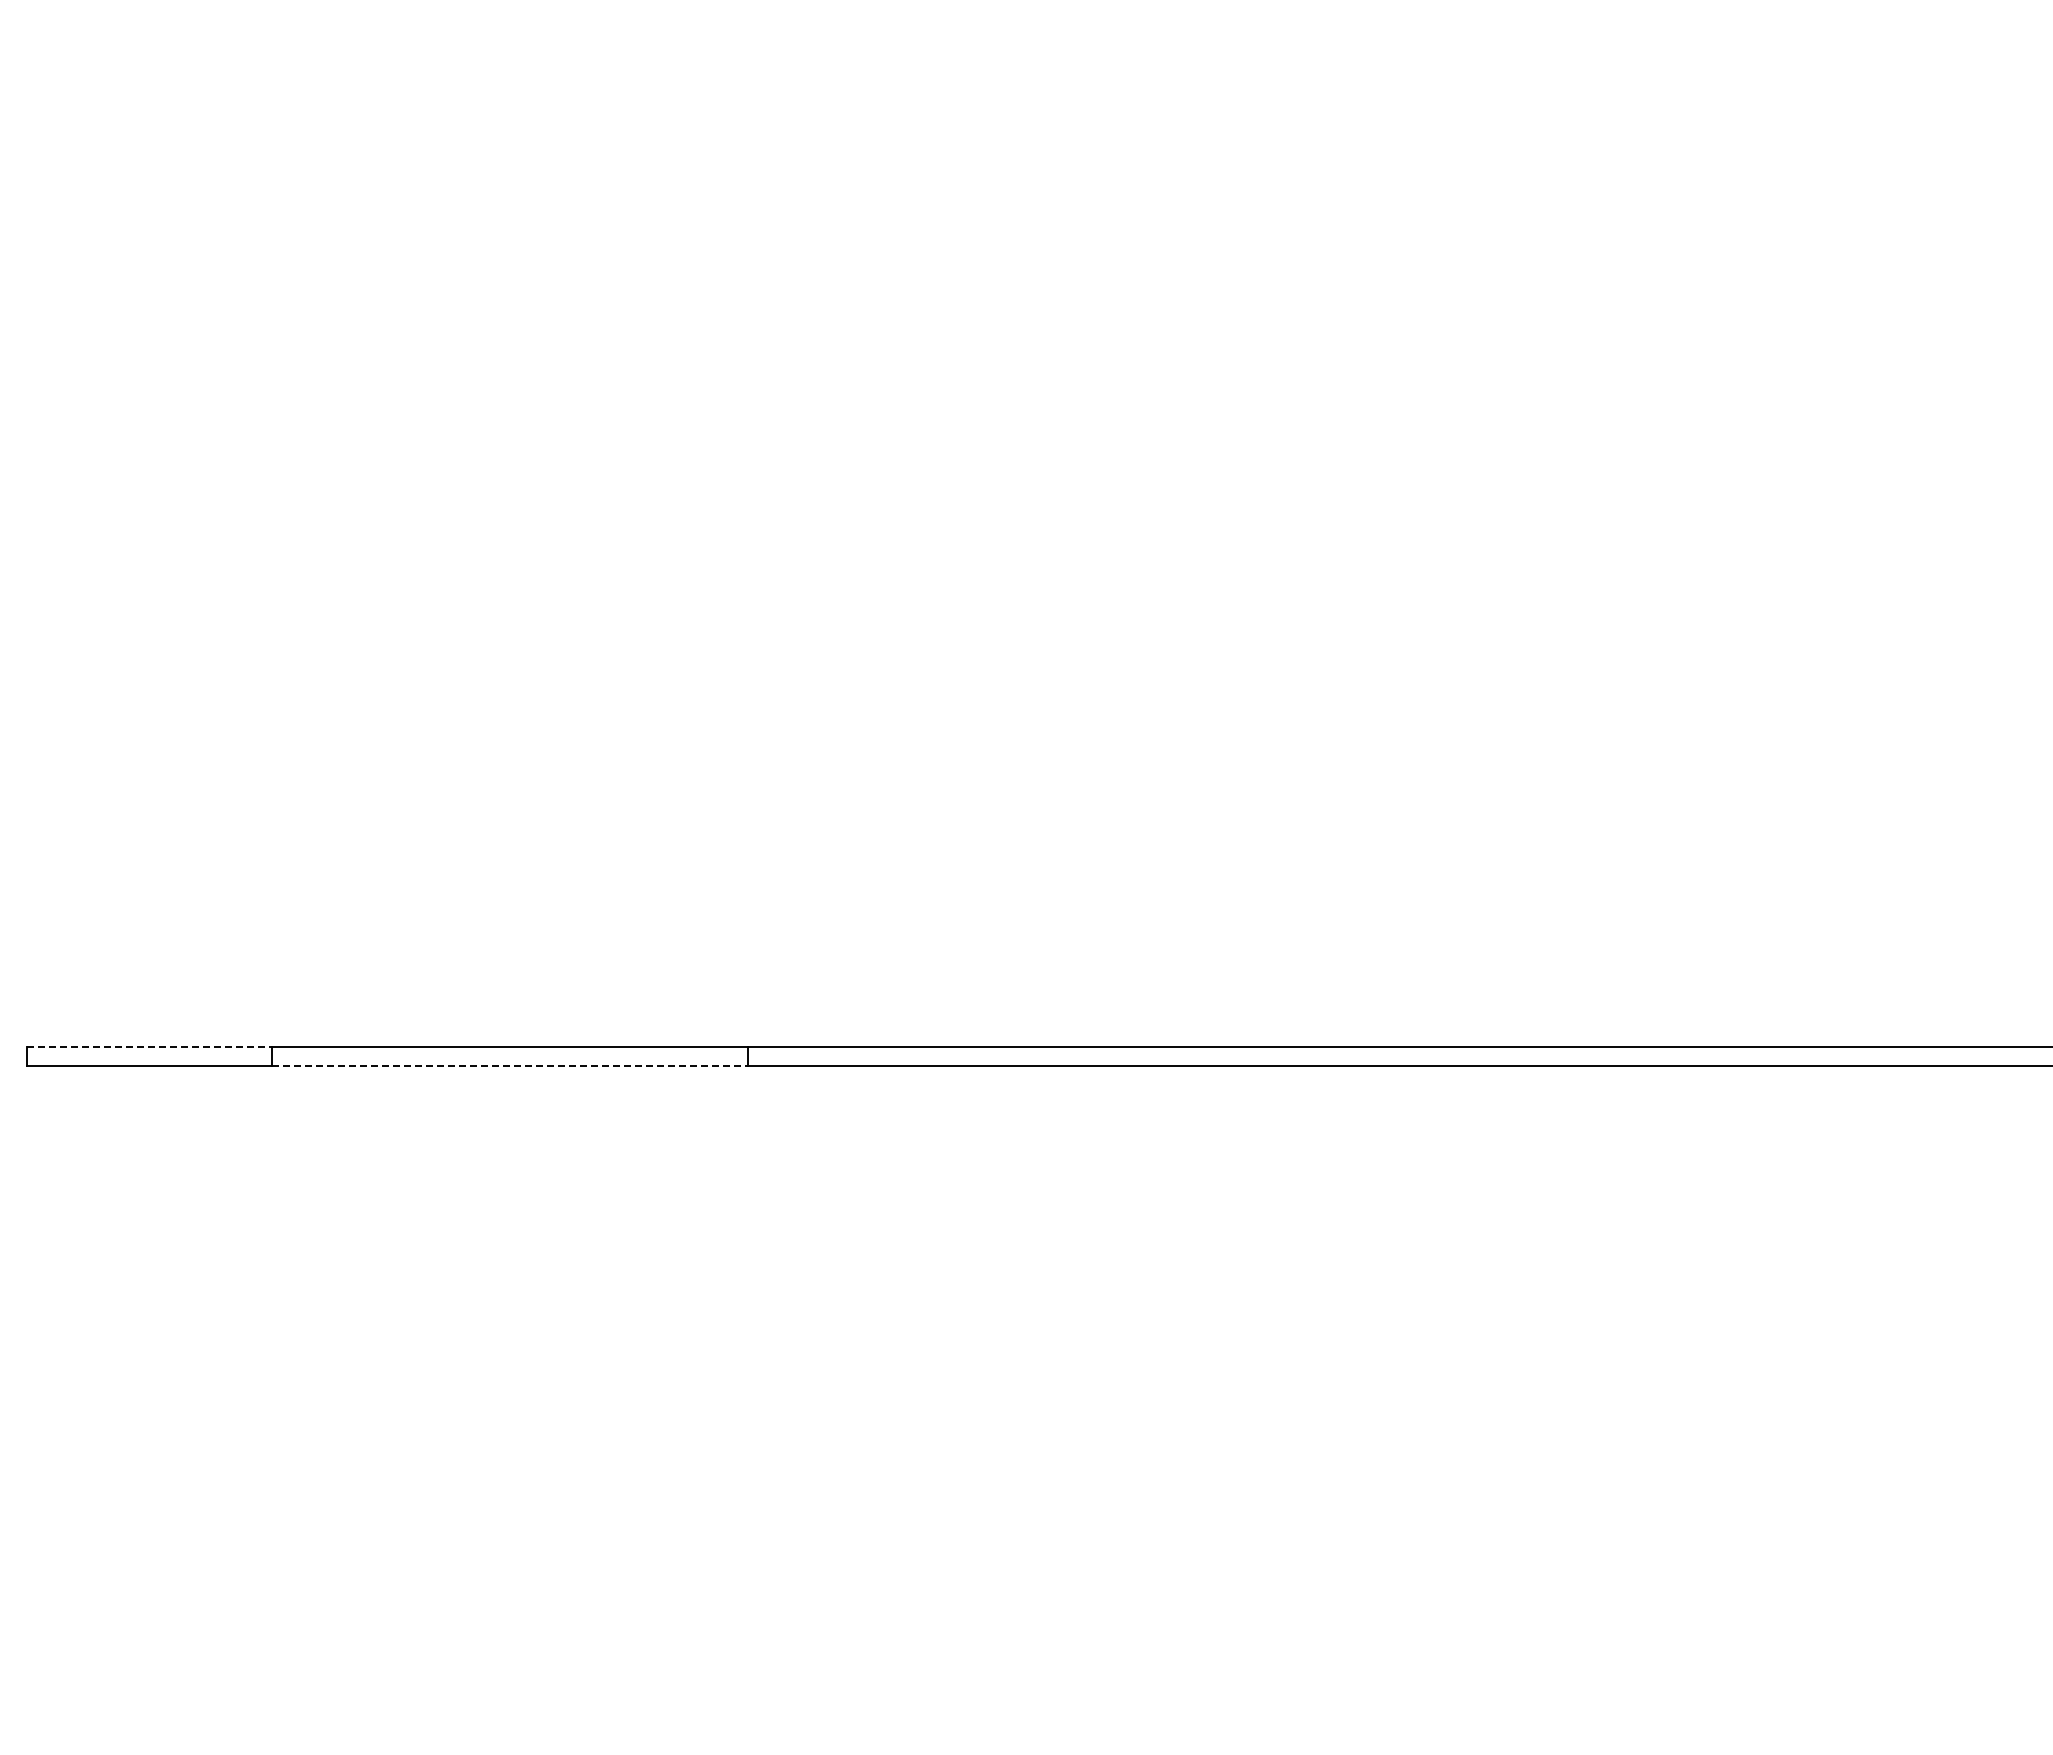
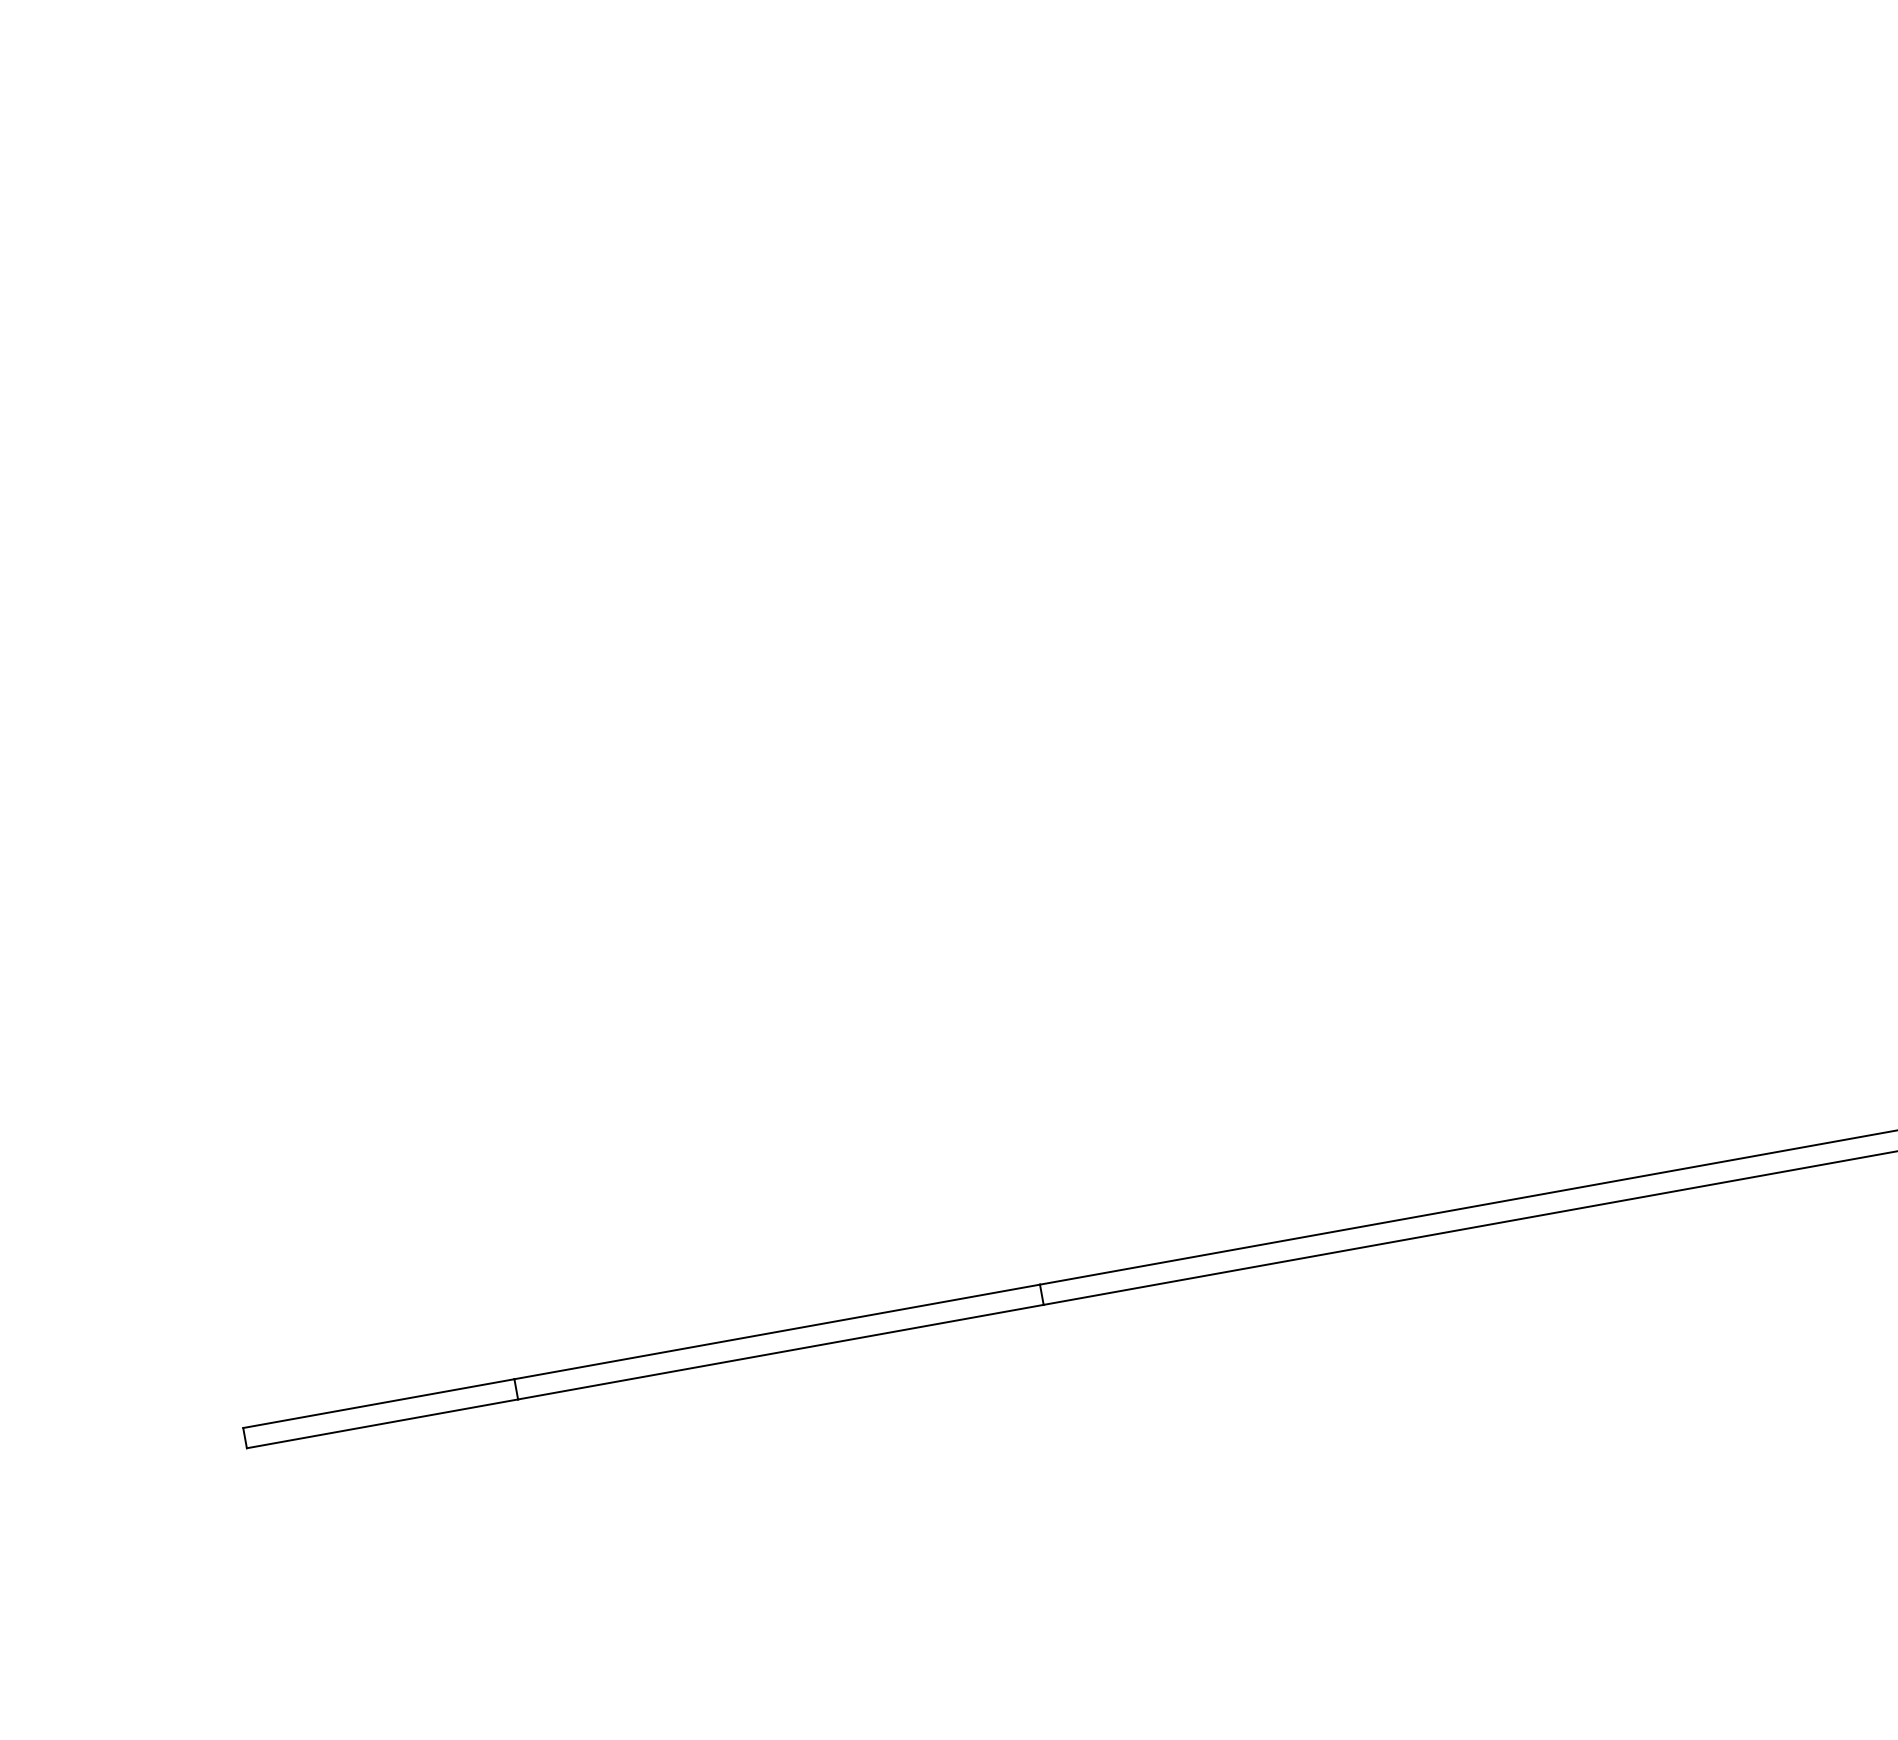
line: (149, 1047) -> (378, 1403), dashed -> solid
line: (510, 1065) -> (781, 1351), dashed -> solid

